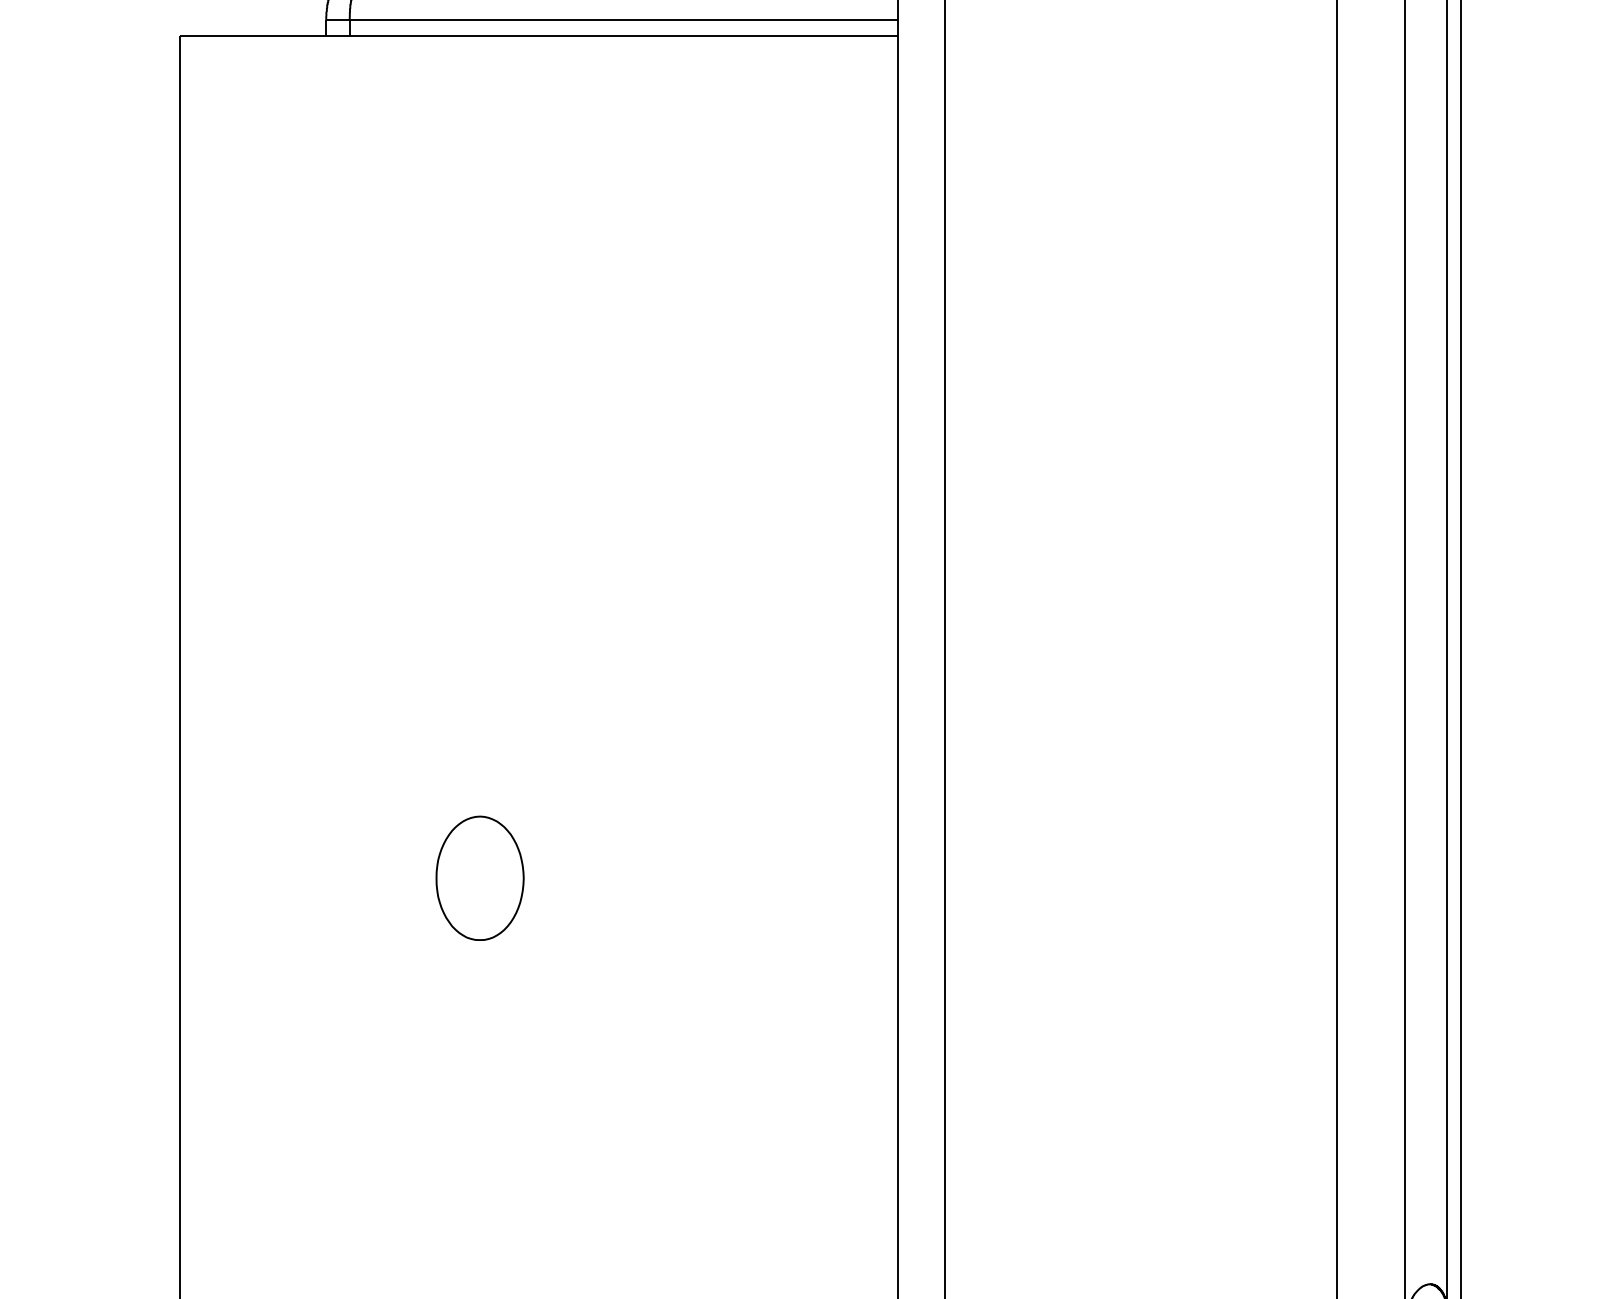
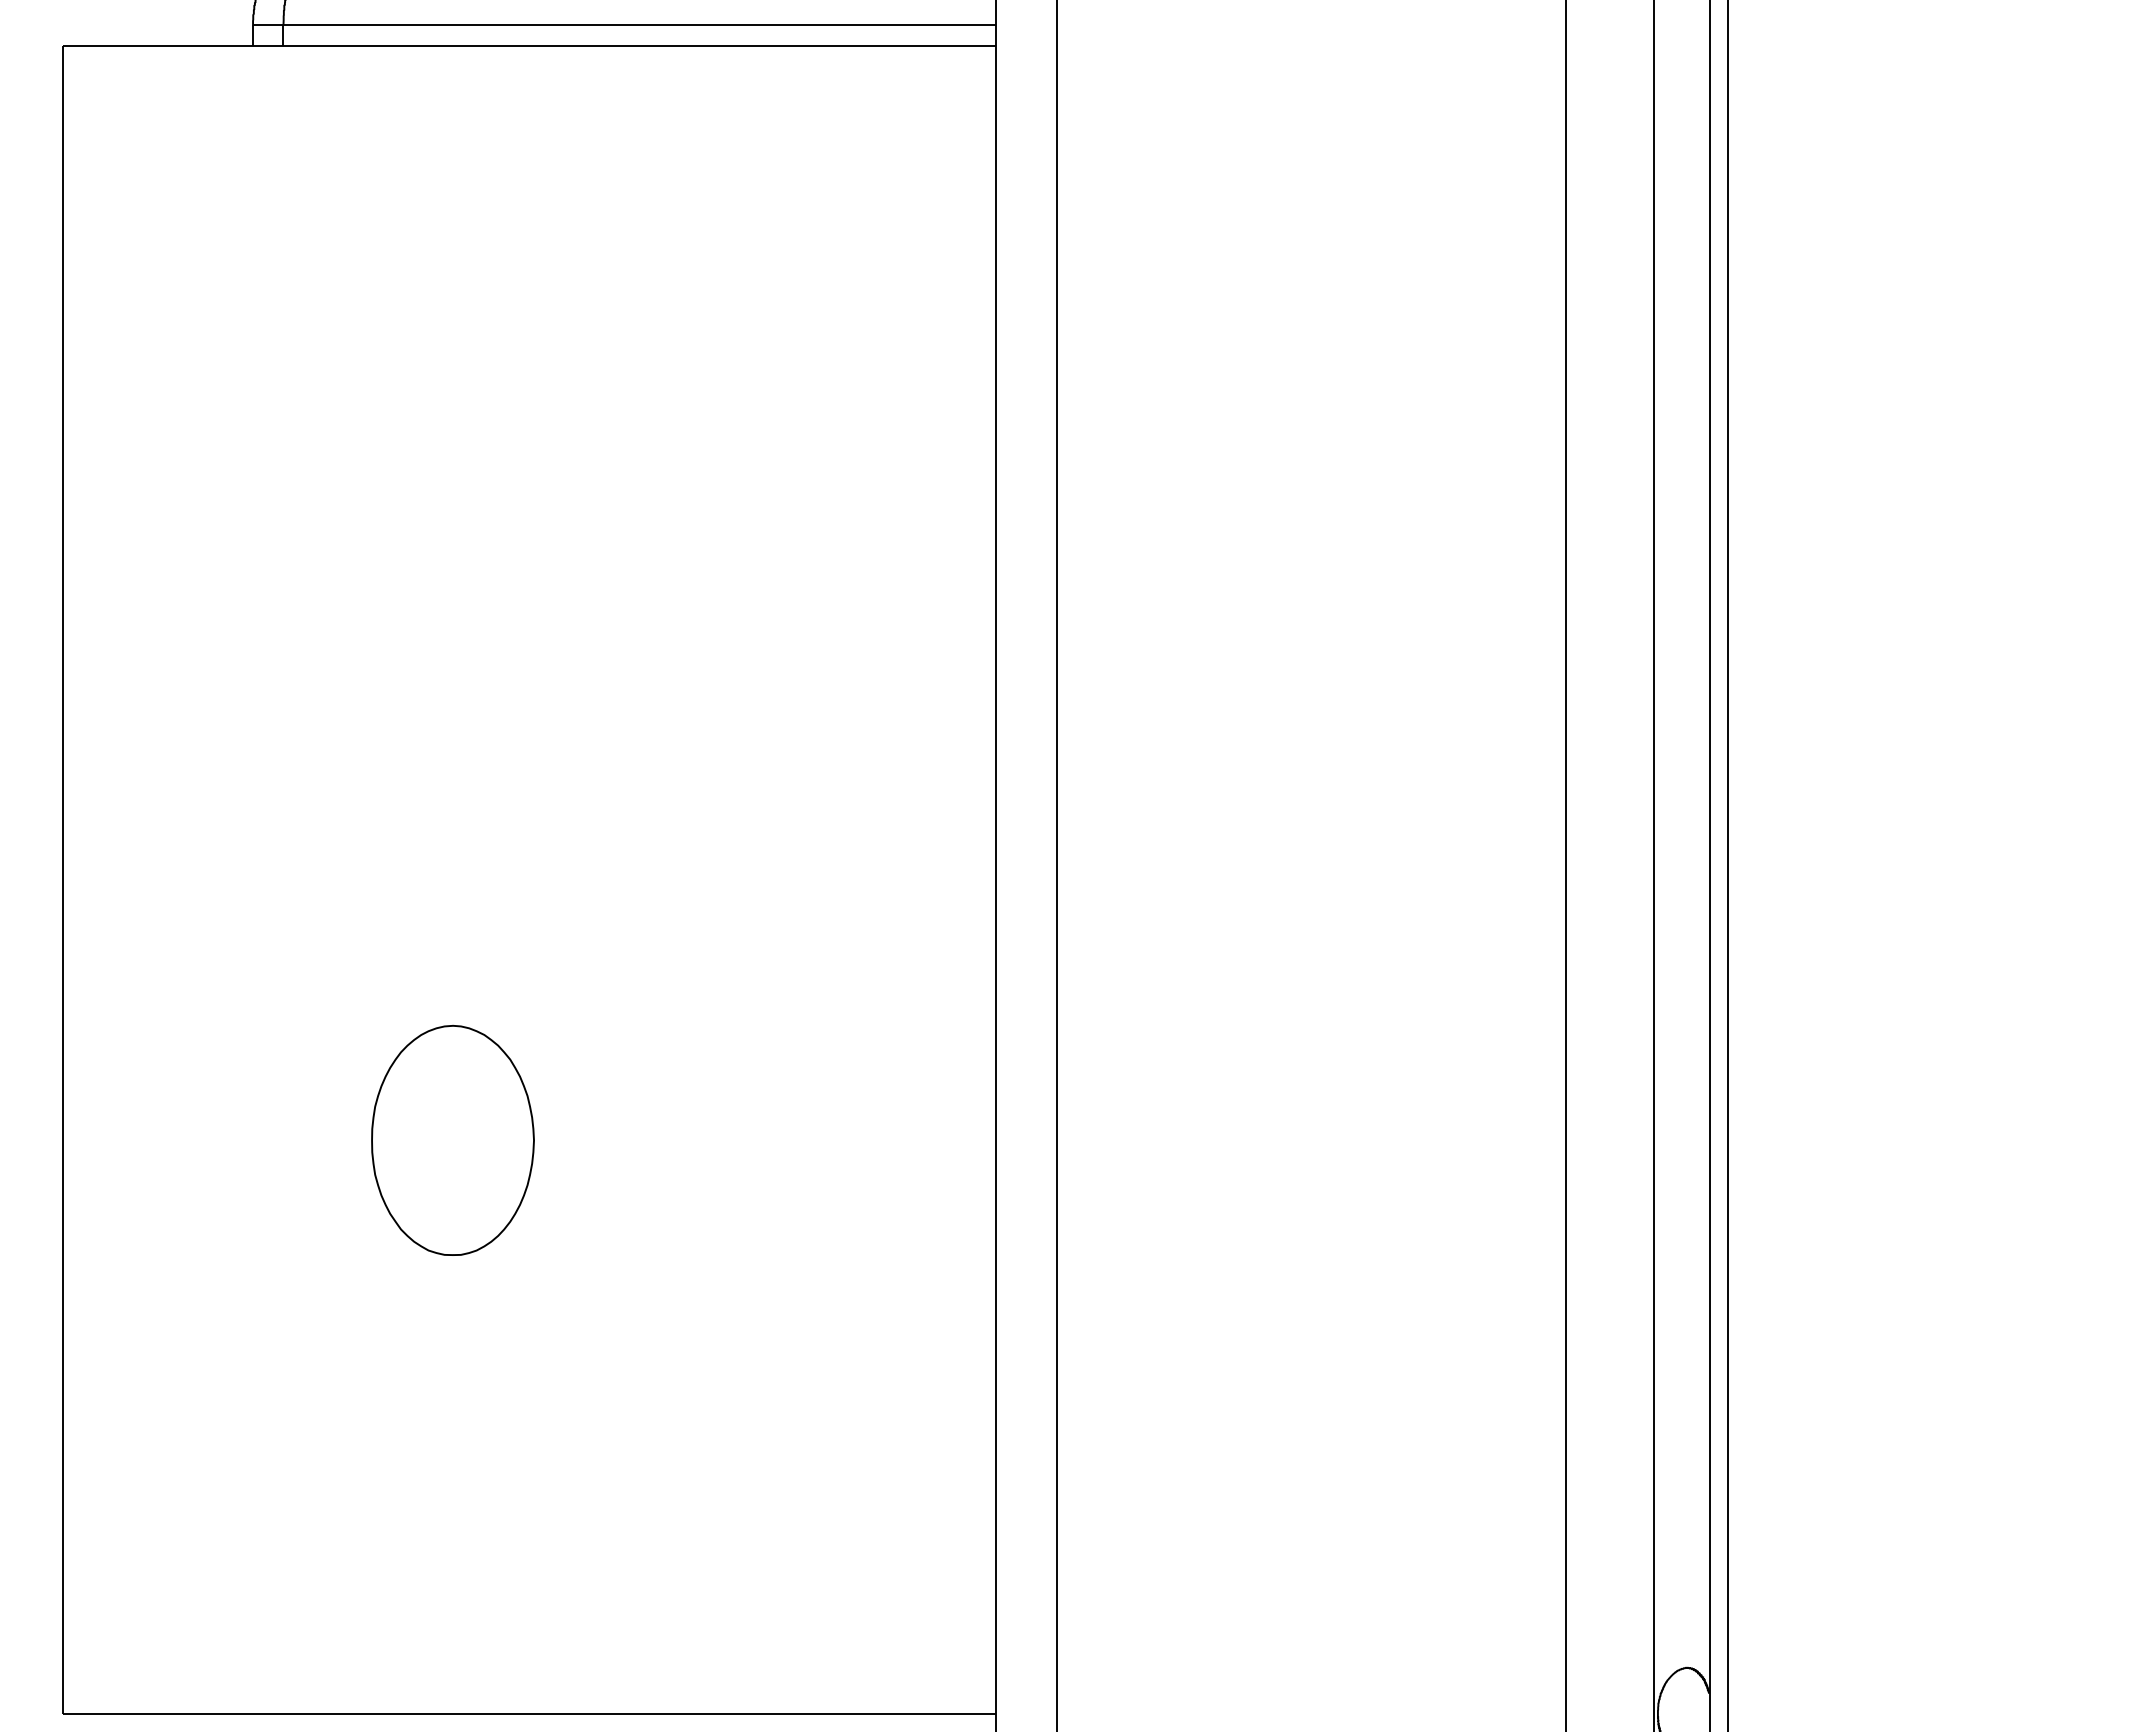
part: (479, 878) -> (452, 1140), size x1.43

